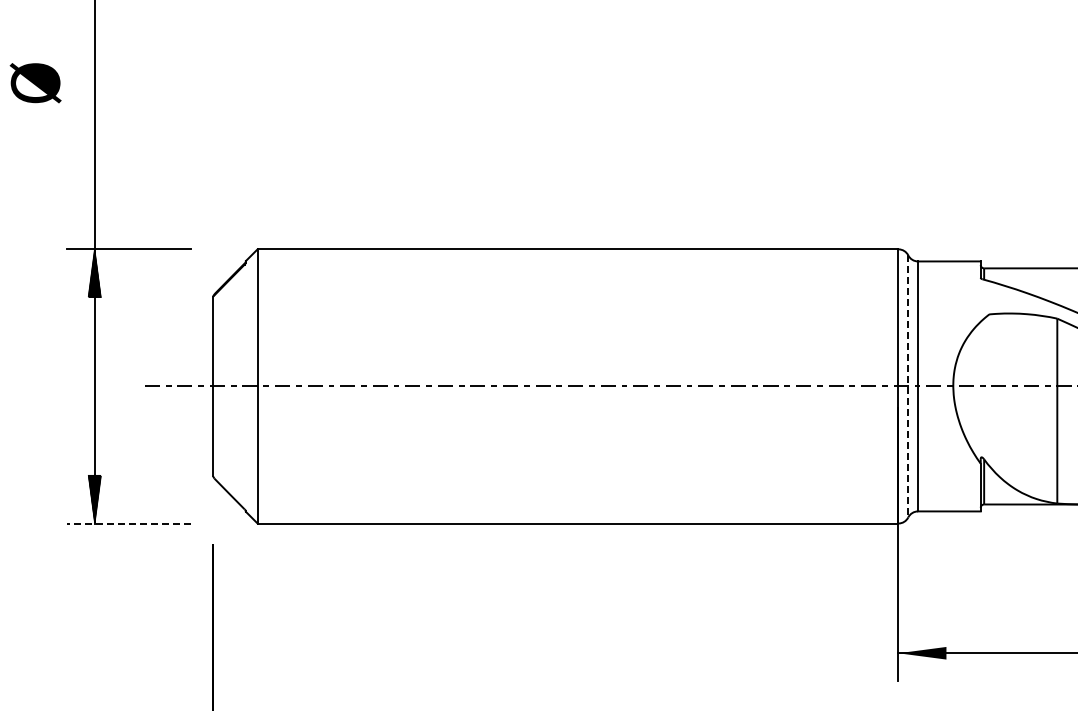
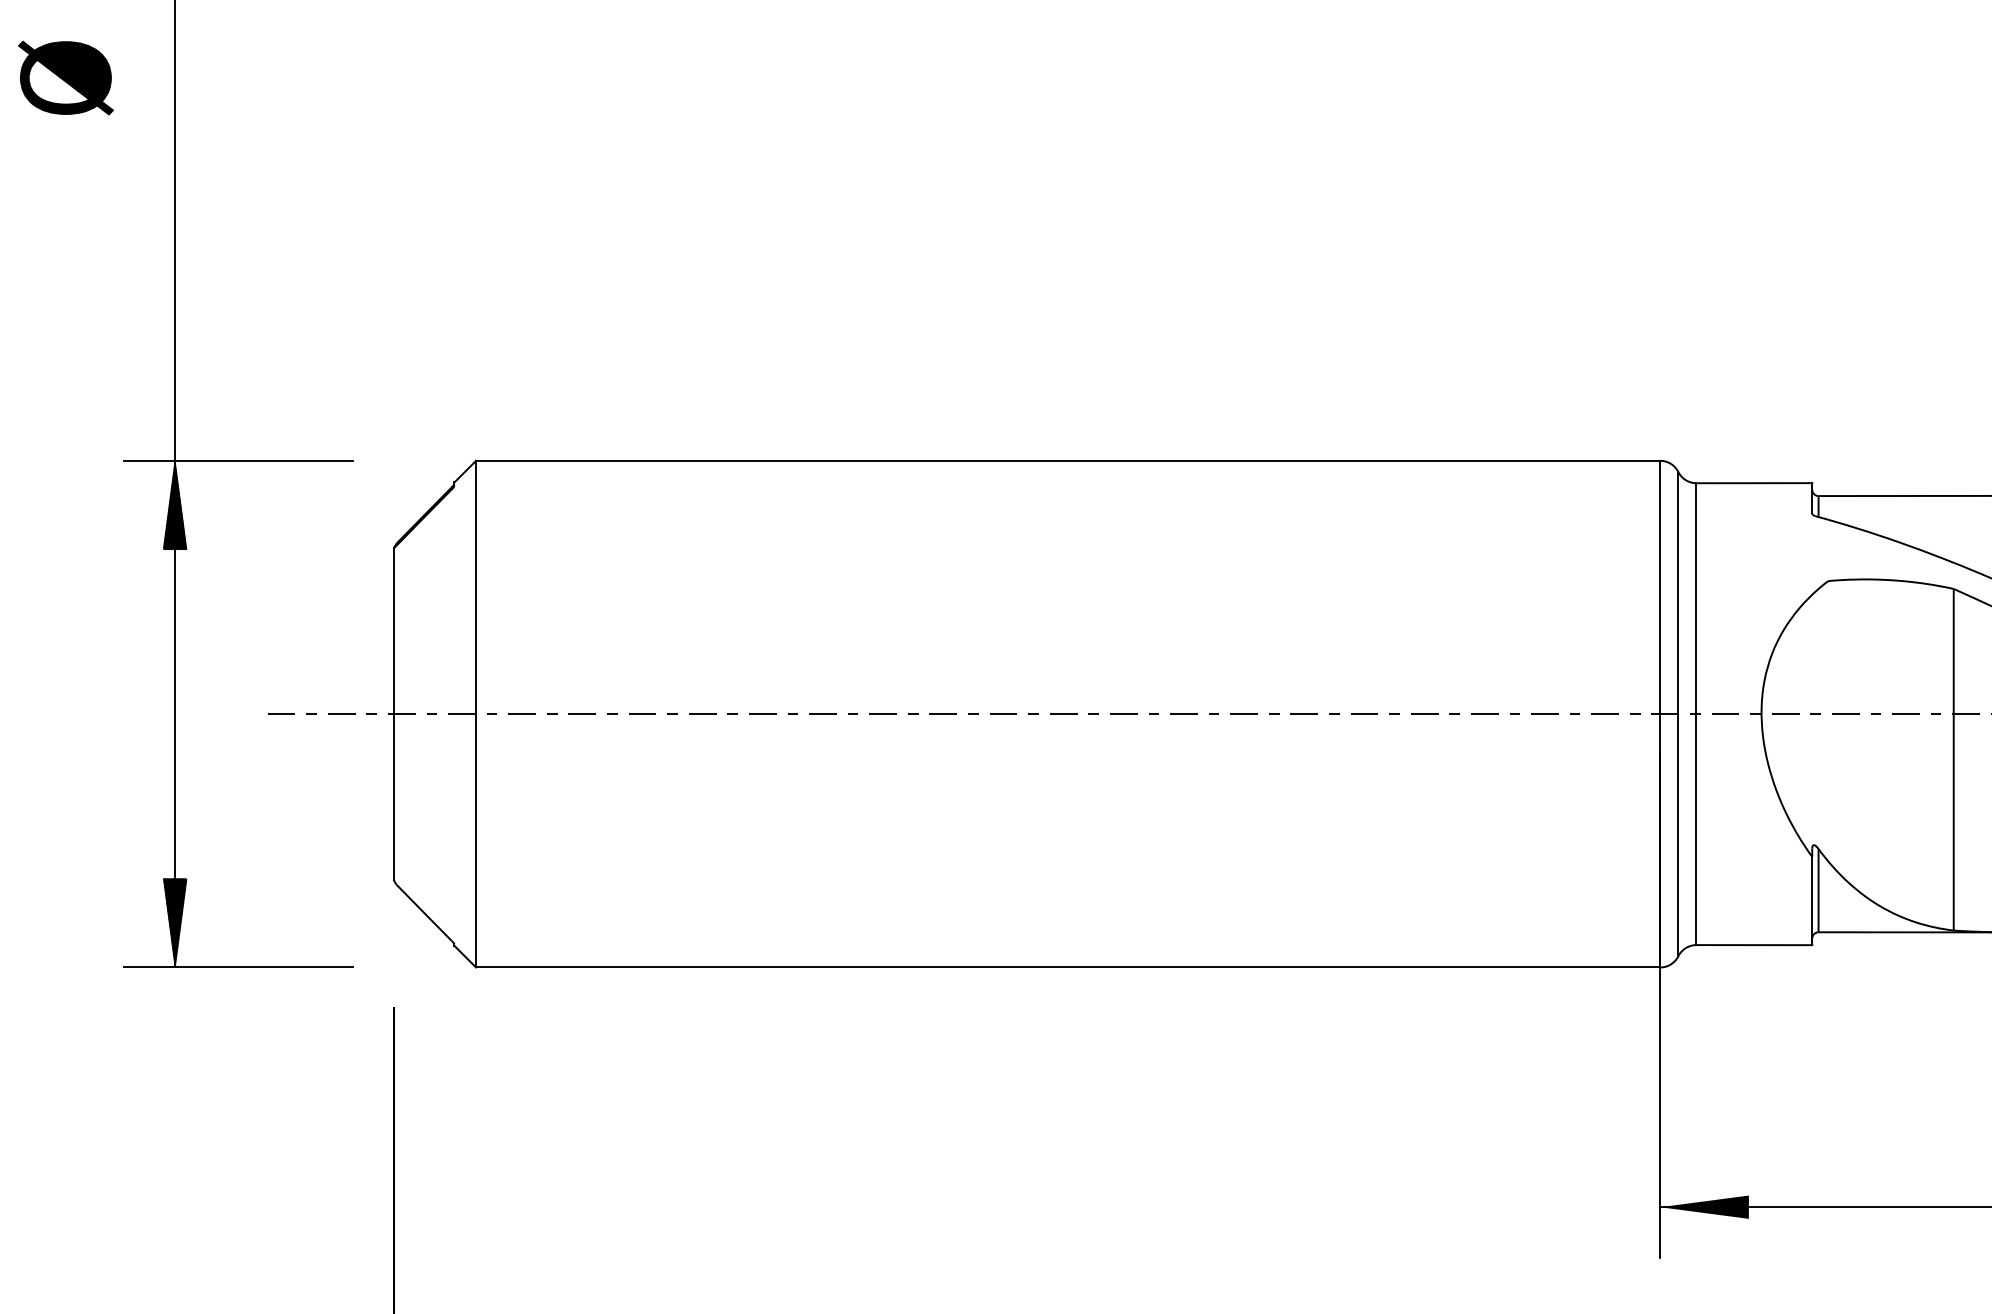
text: (35, 83) -> (65, 78), moved
line: (908, 386) -> (1678, 714), dashed -> solid
line: (129, 523) -> (239, 967), dashed -> solid

